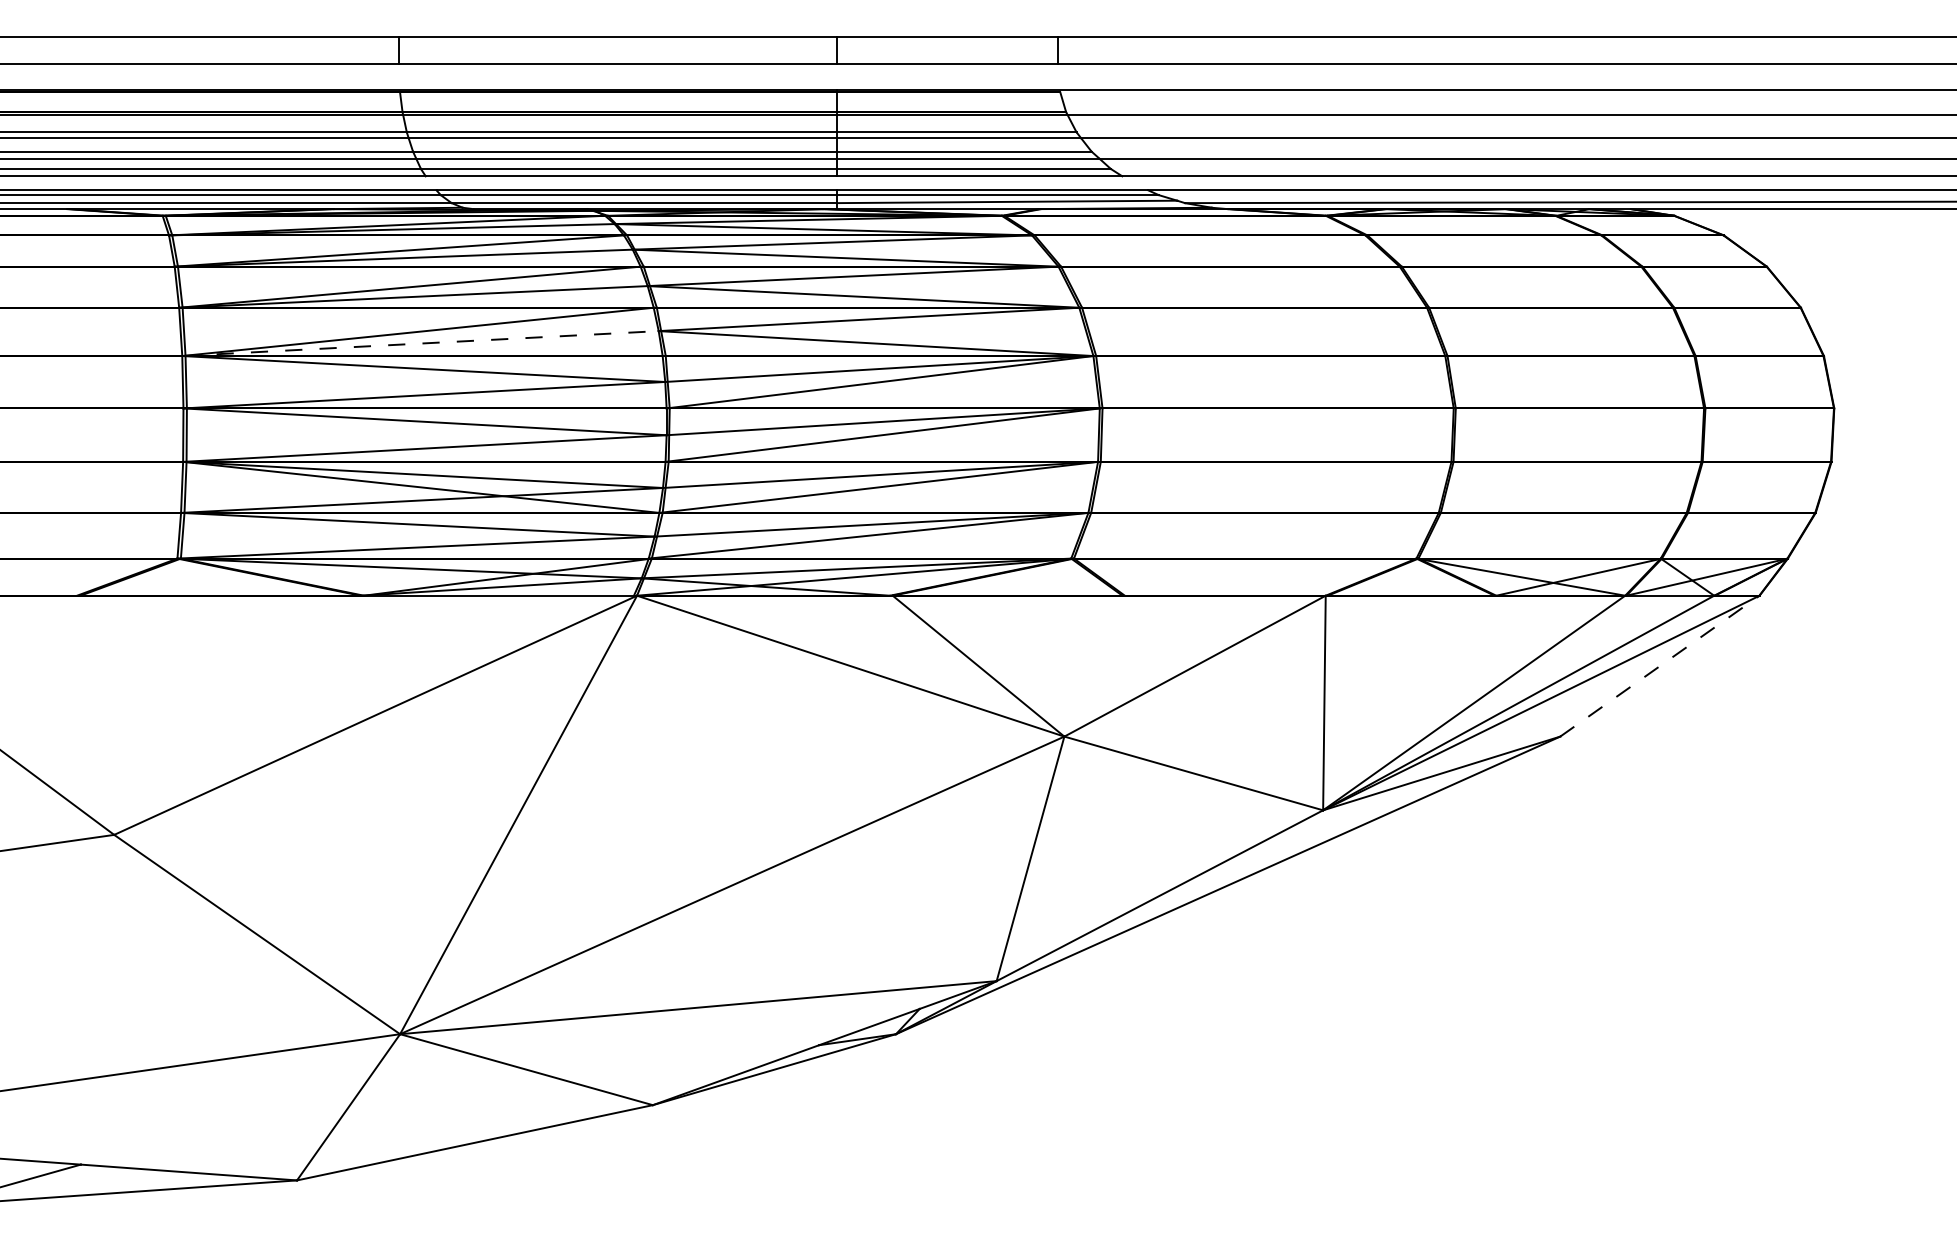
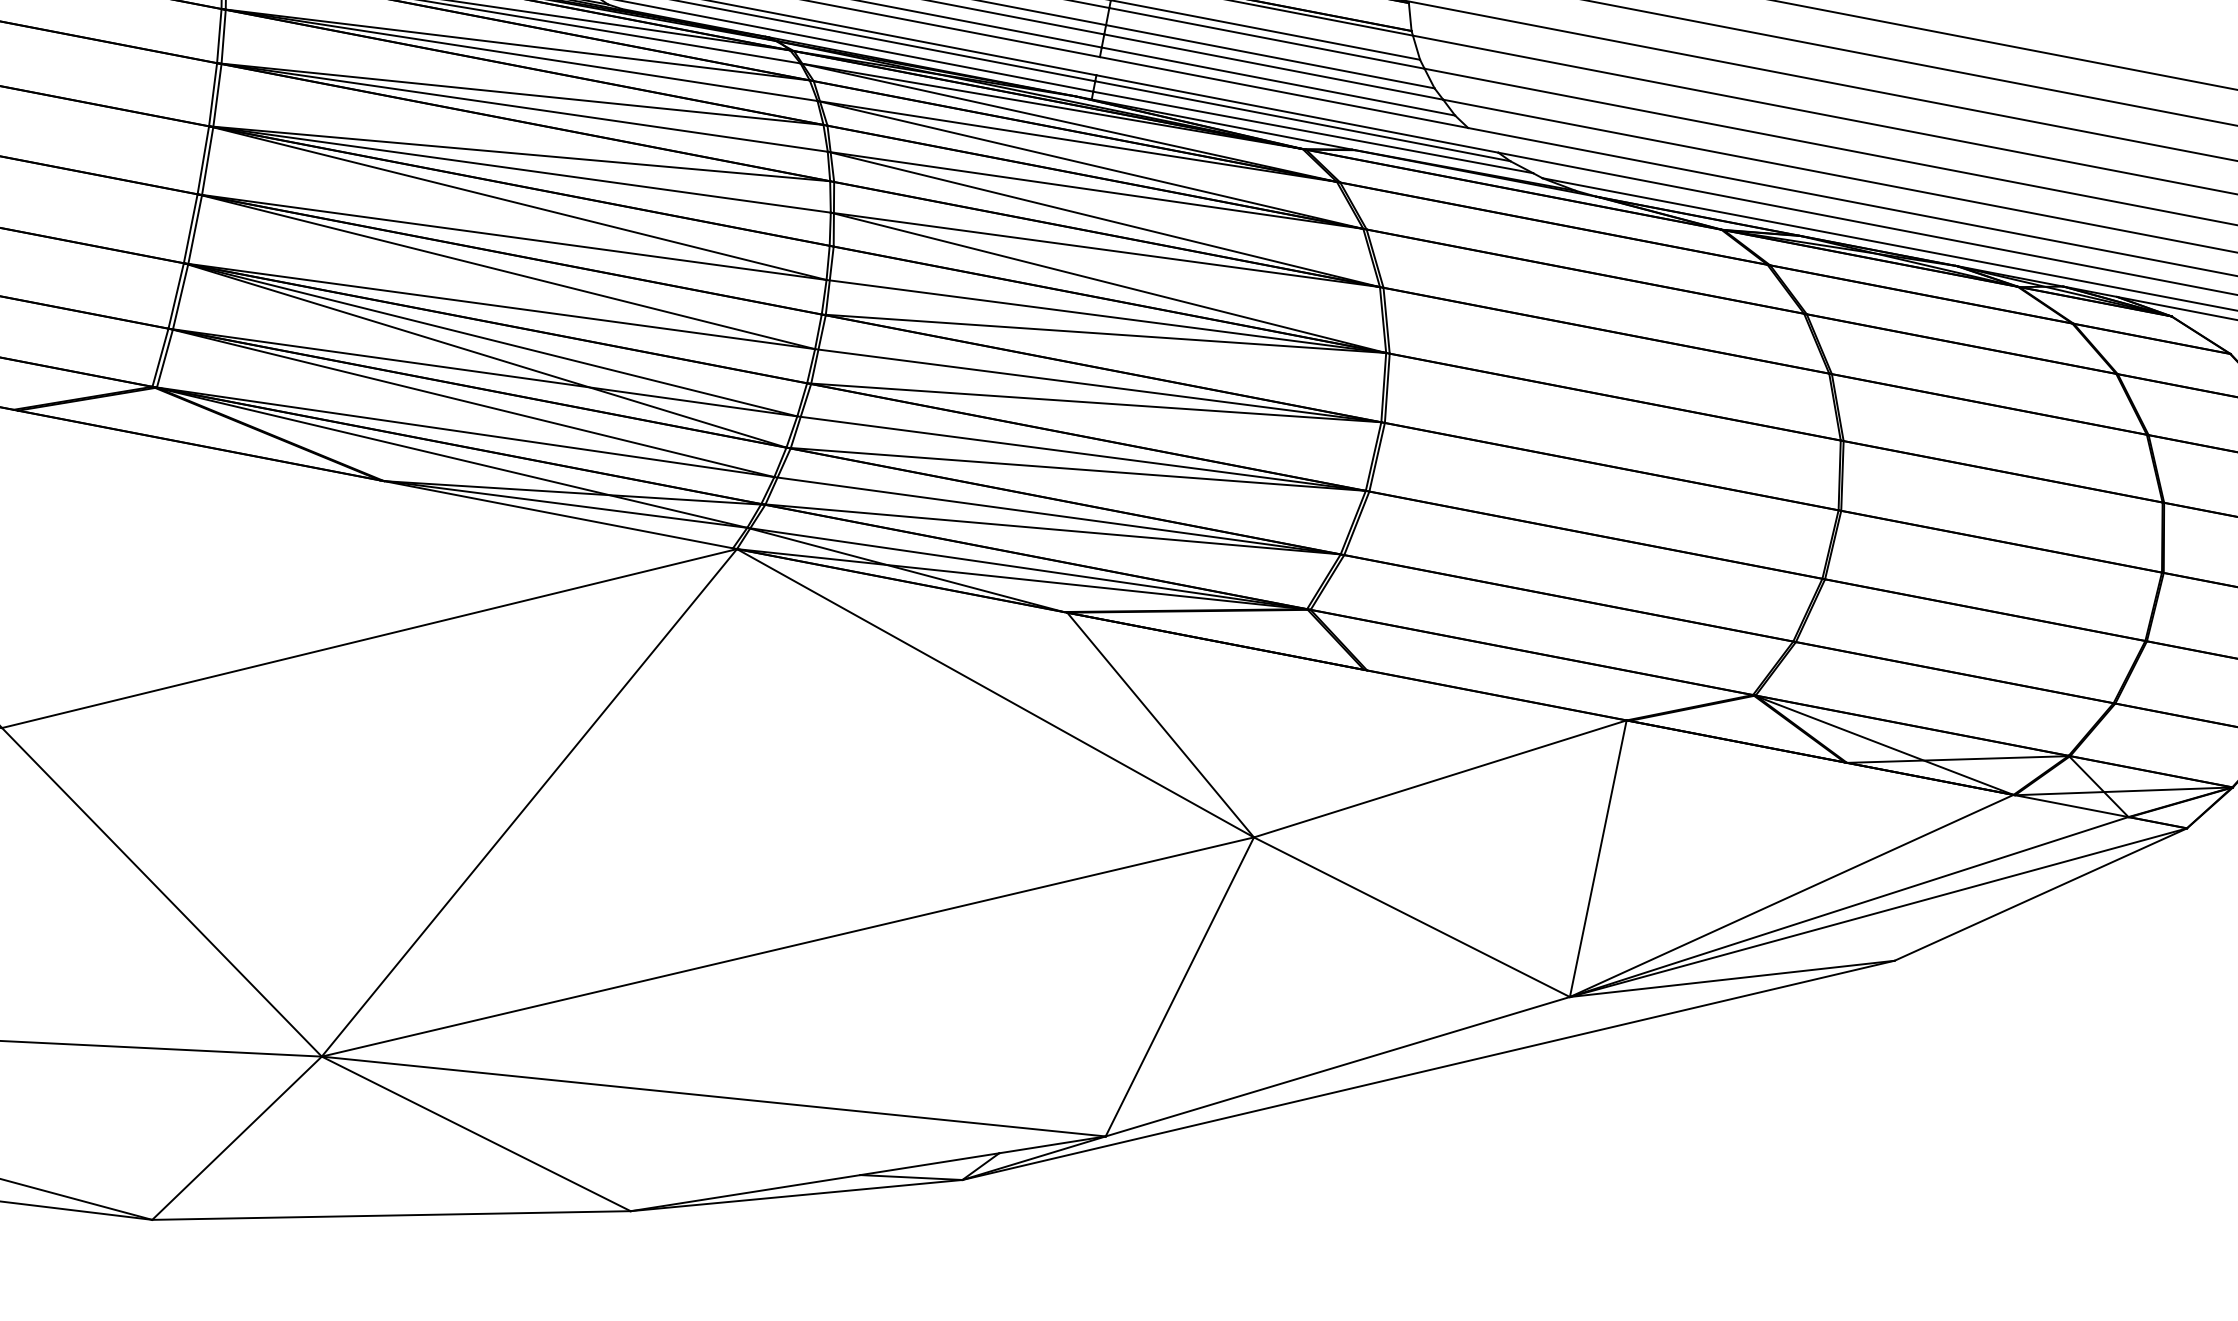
line: (420, 343) -> (519, 169), dashed -> solid
line: (1660, 665) -> (2041, 893), dashed -> solid

